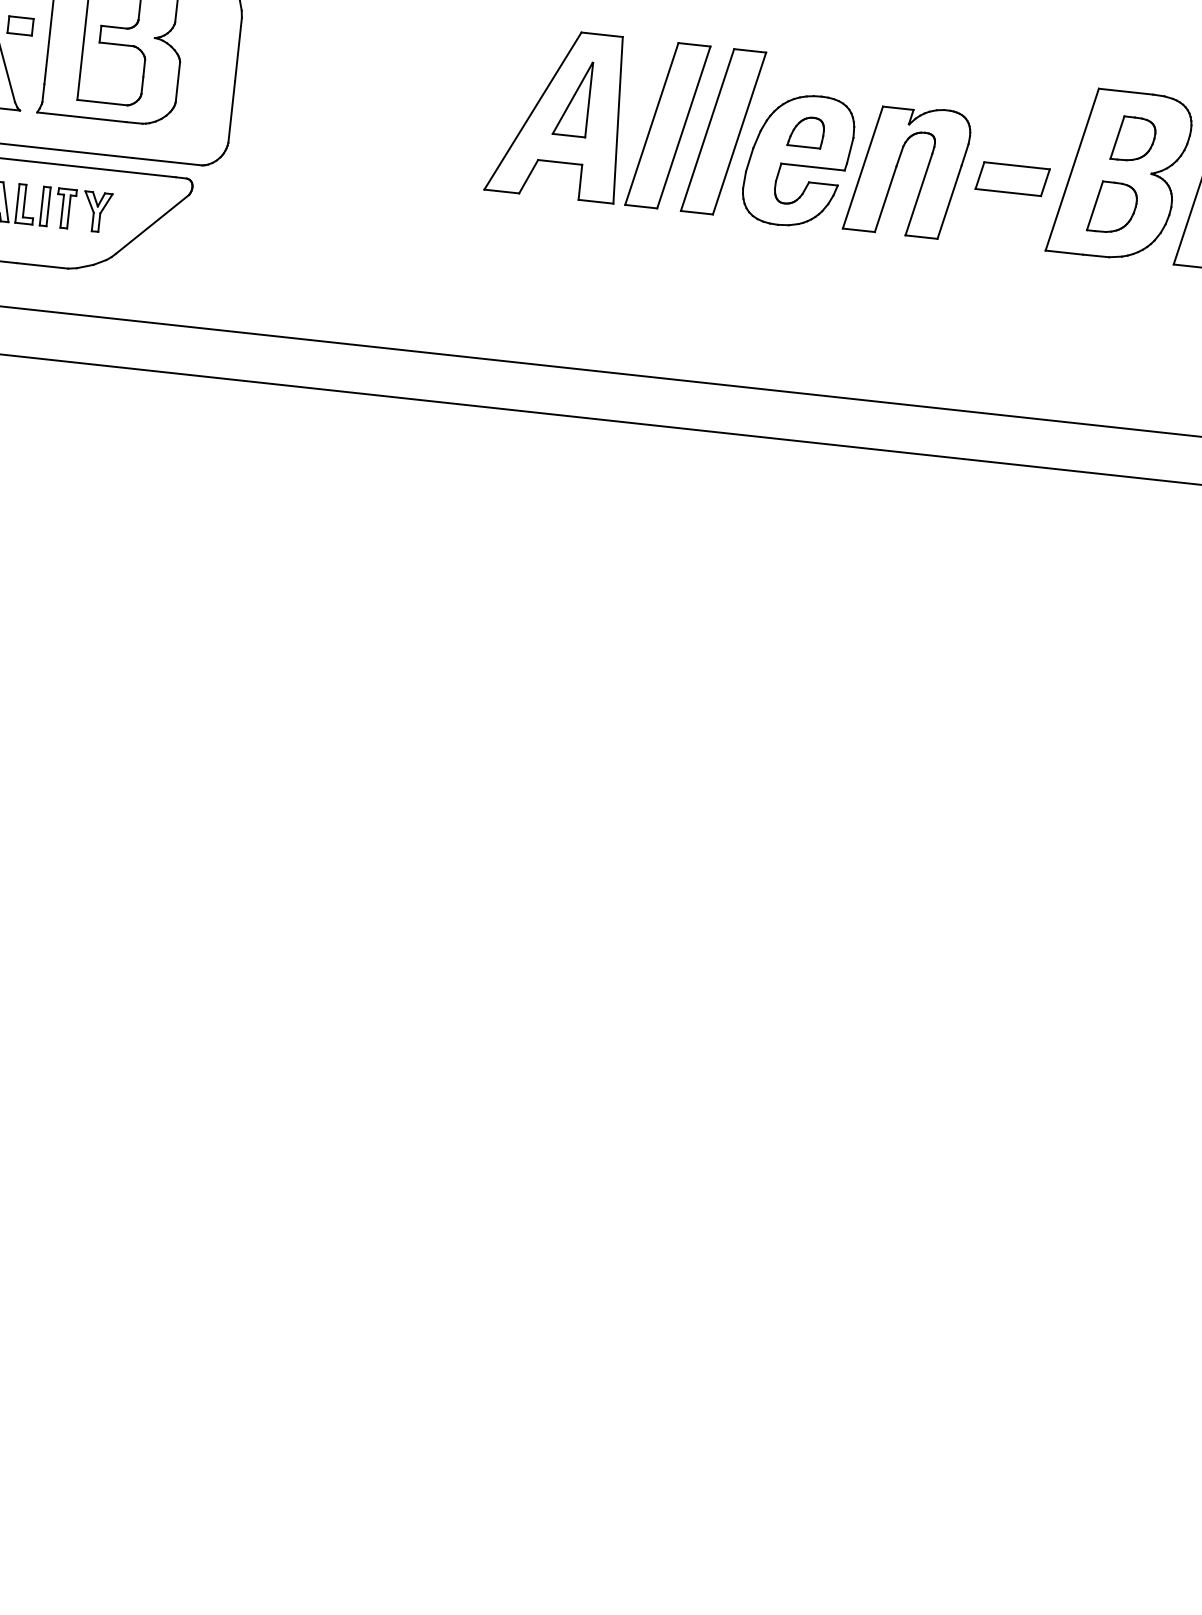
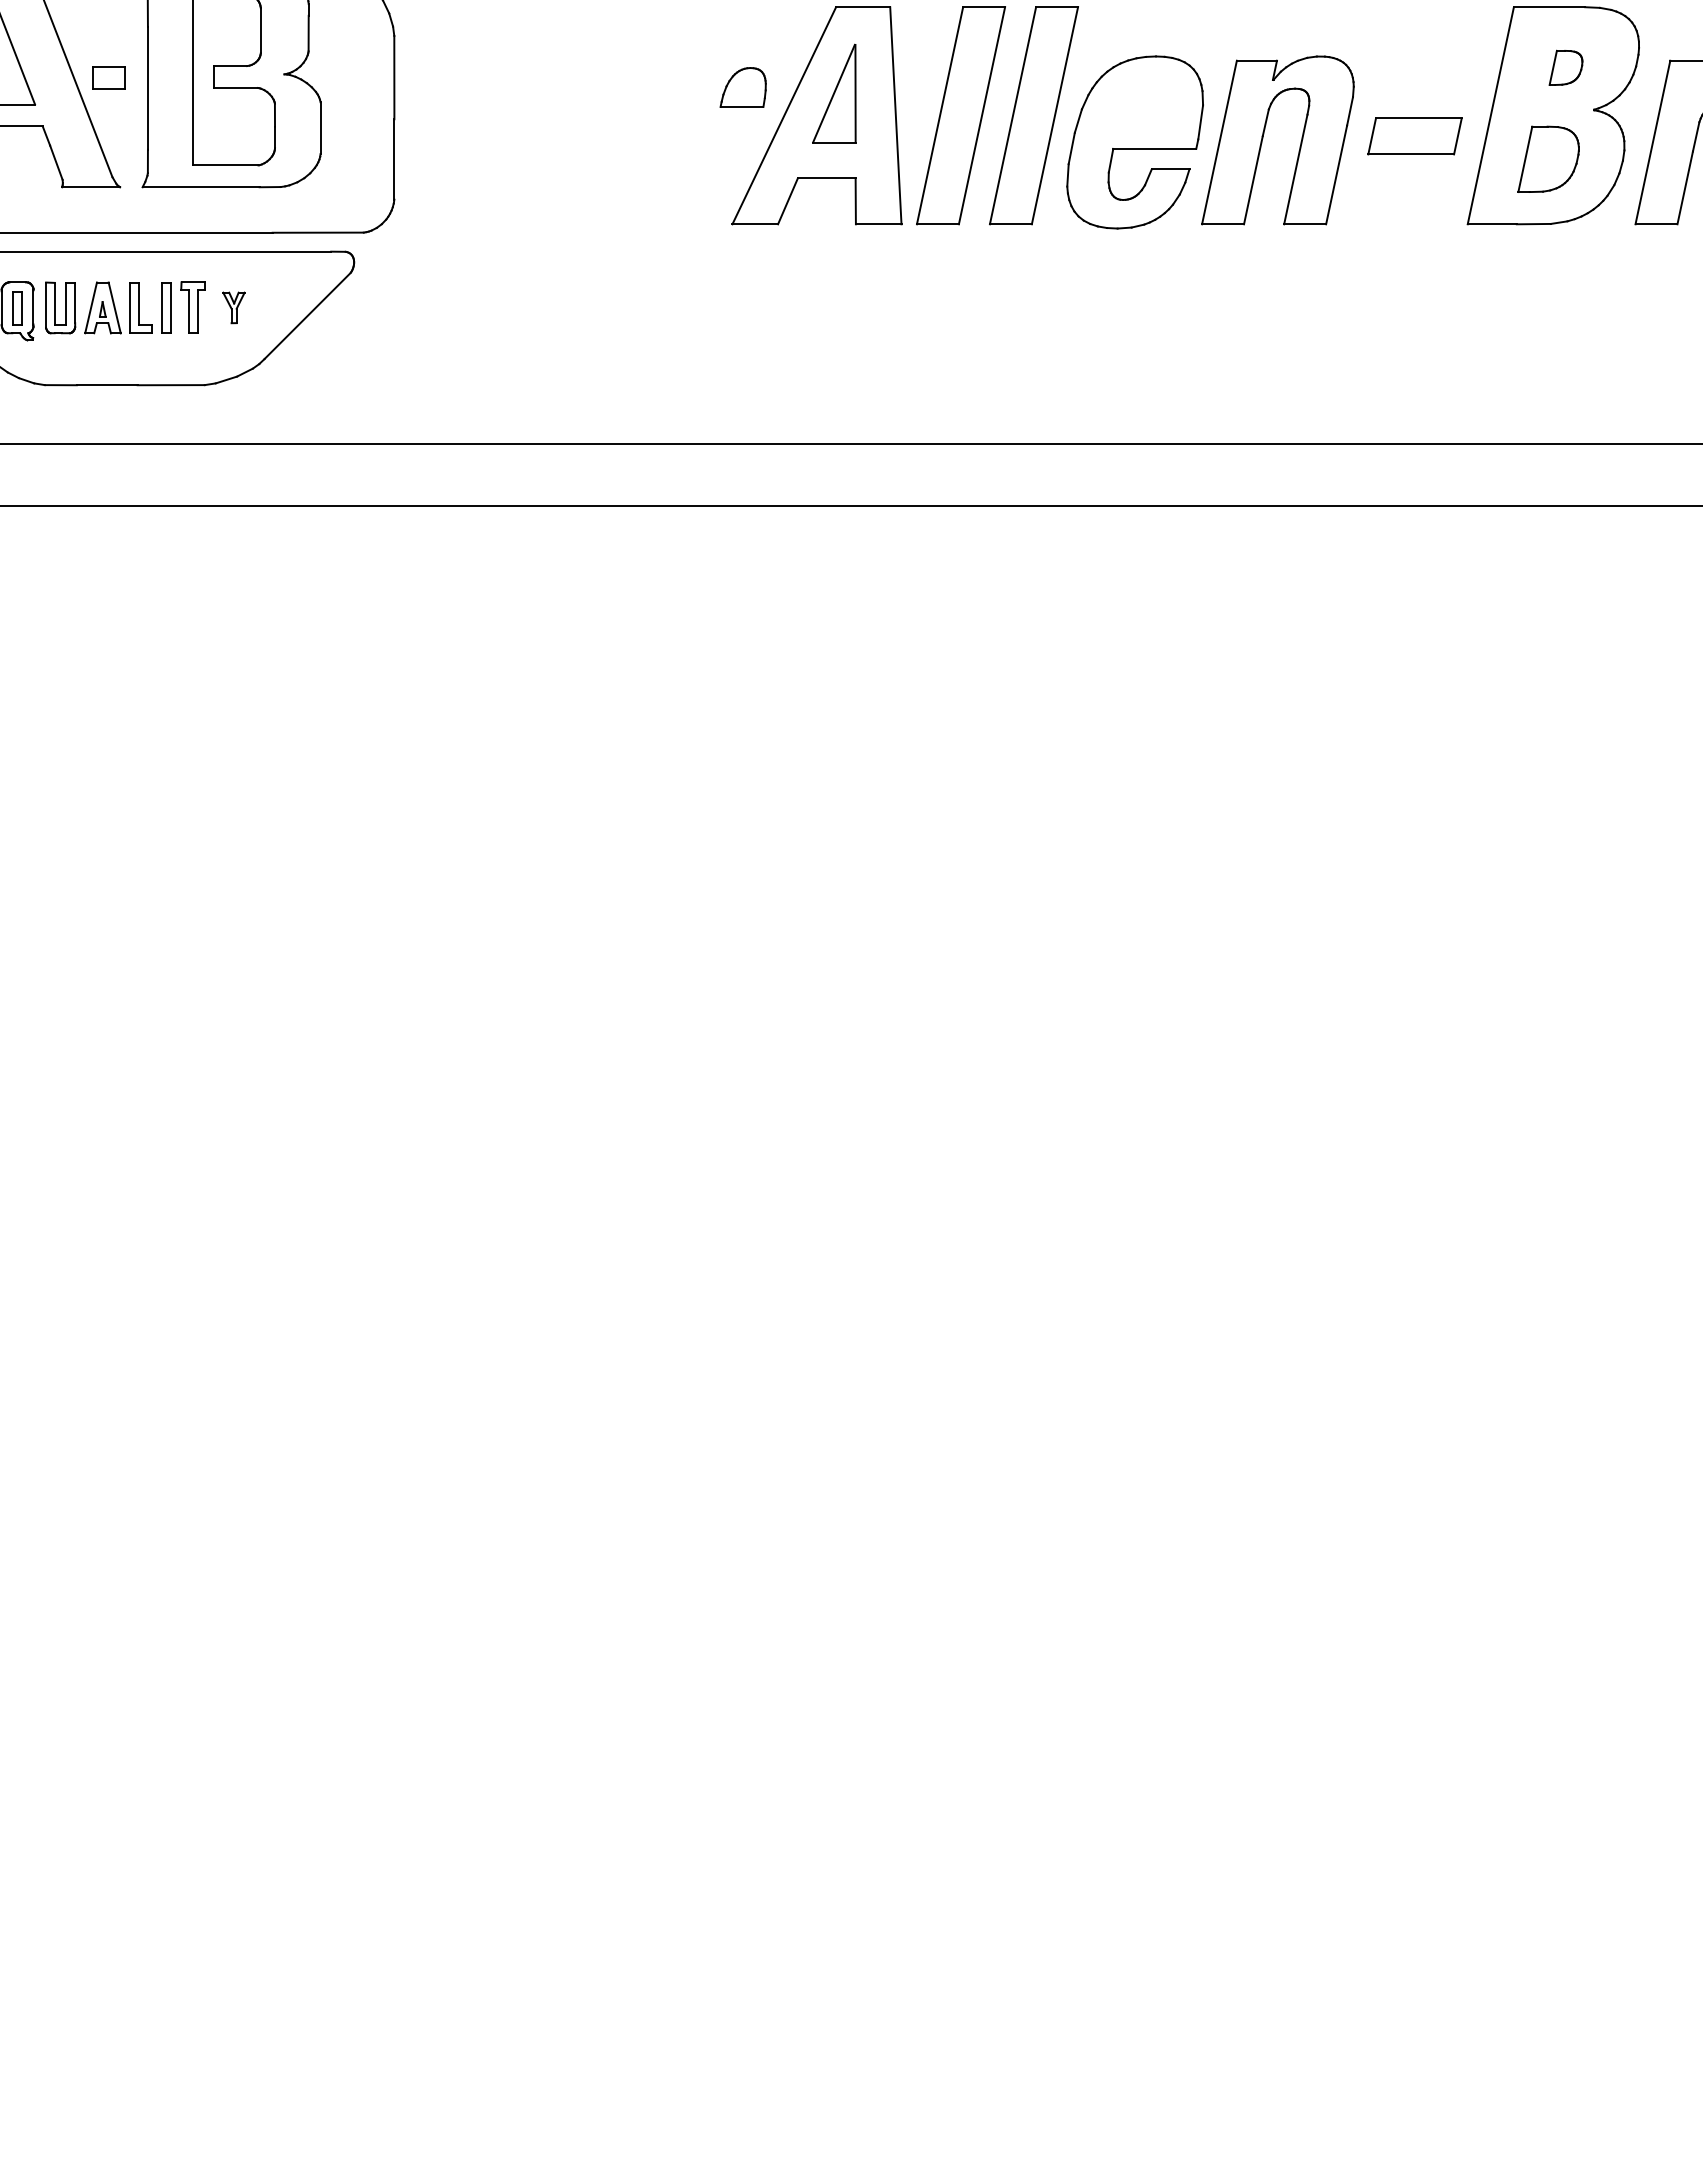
part: (805, 132) -> (742, 87), moved
part: (1133, 139) -> (1565, 67), size x0.6
part: (96, 211) -> (233, 307), size x0.6

